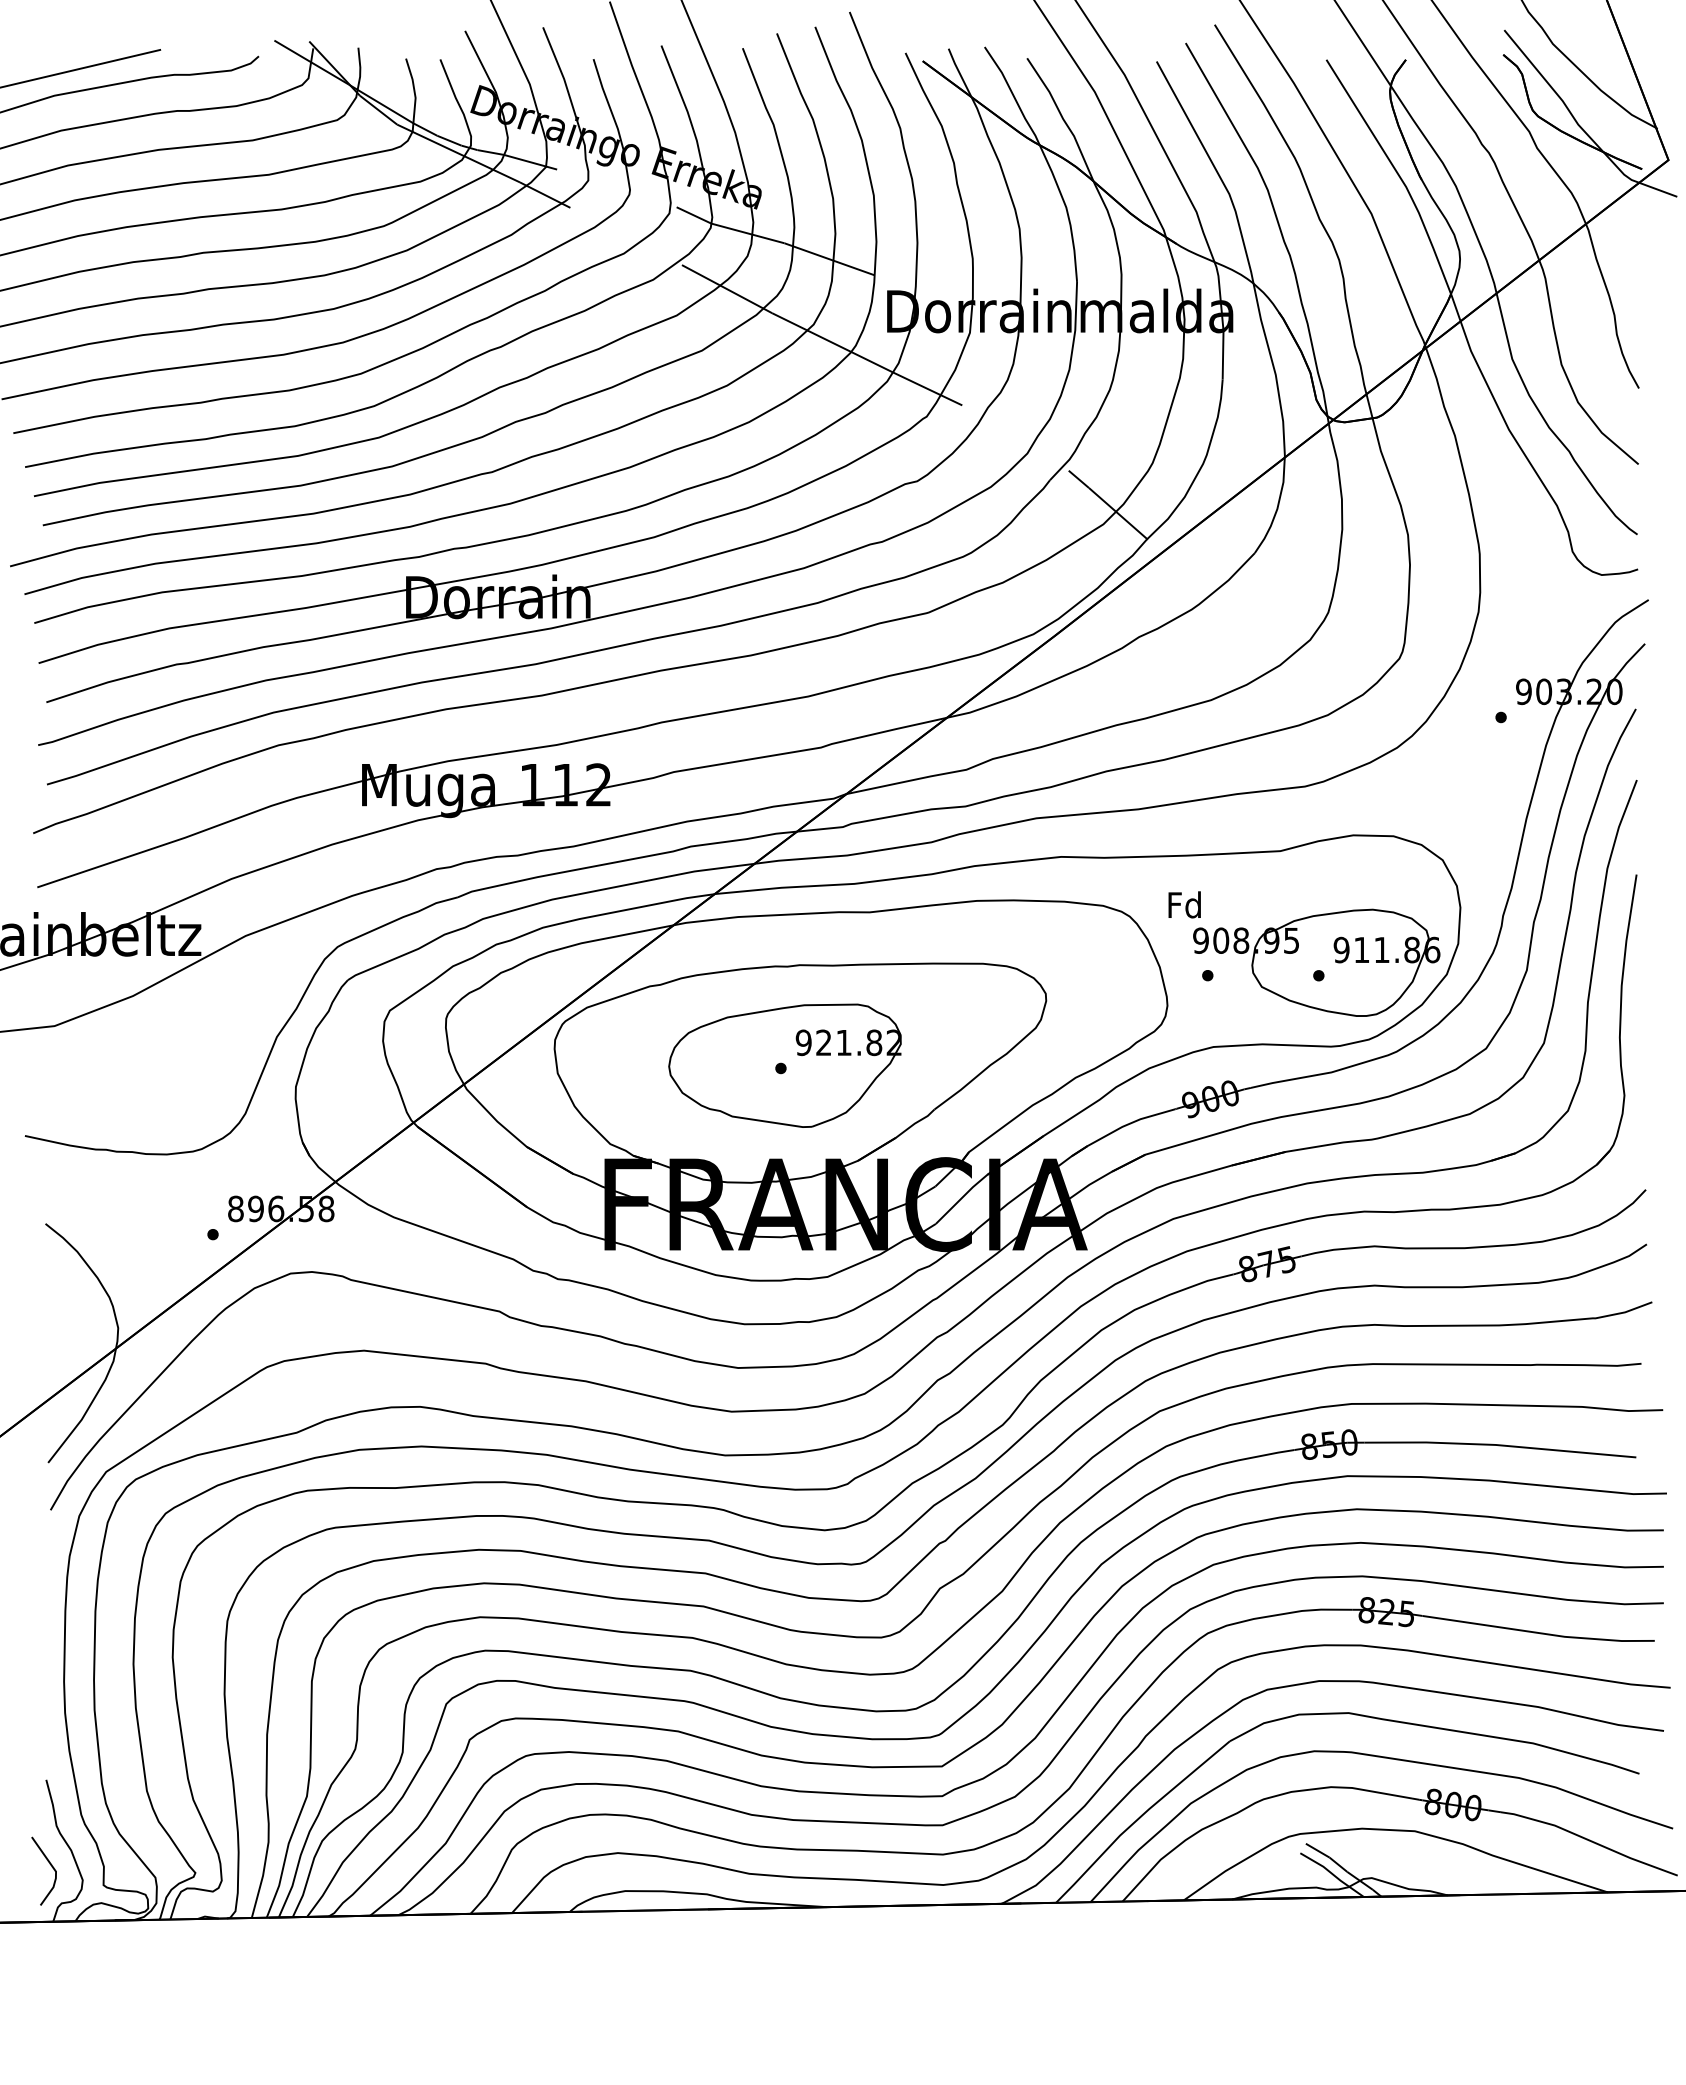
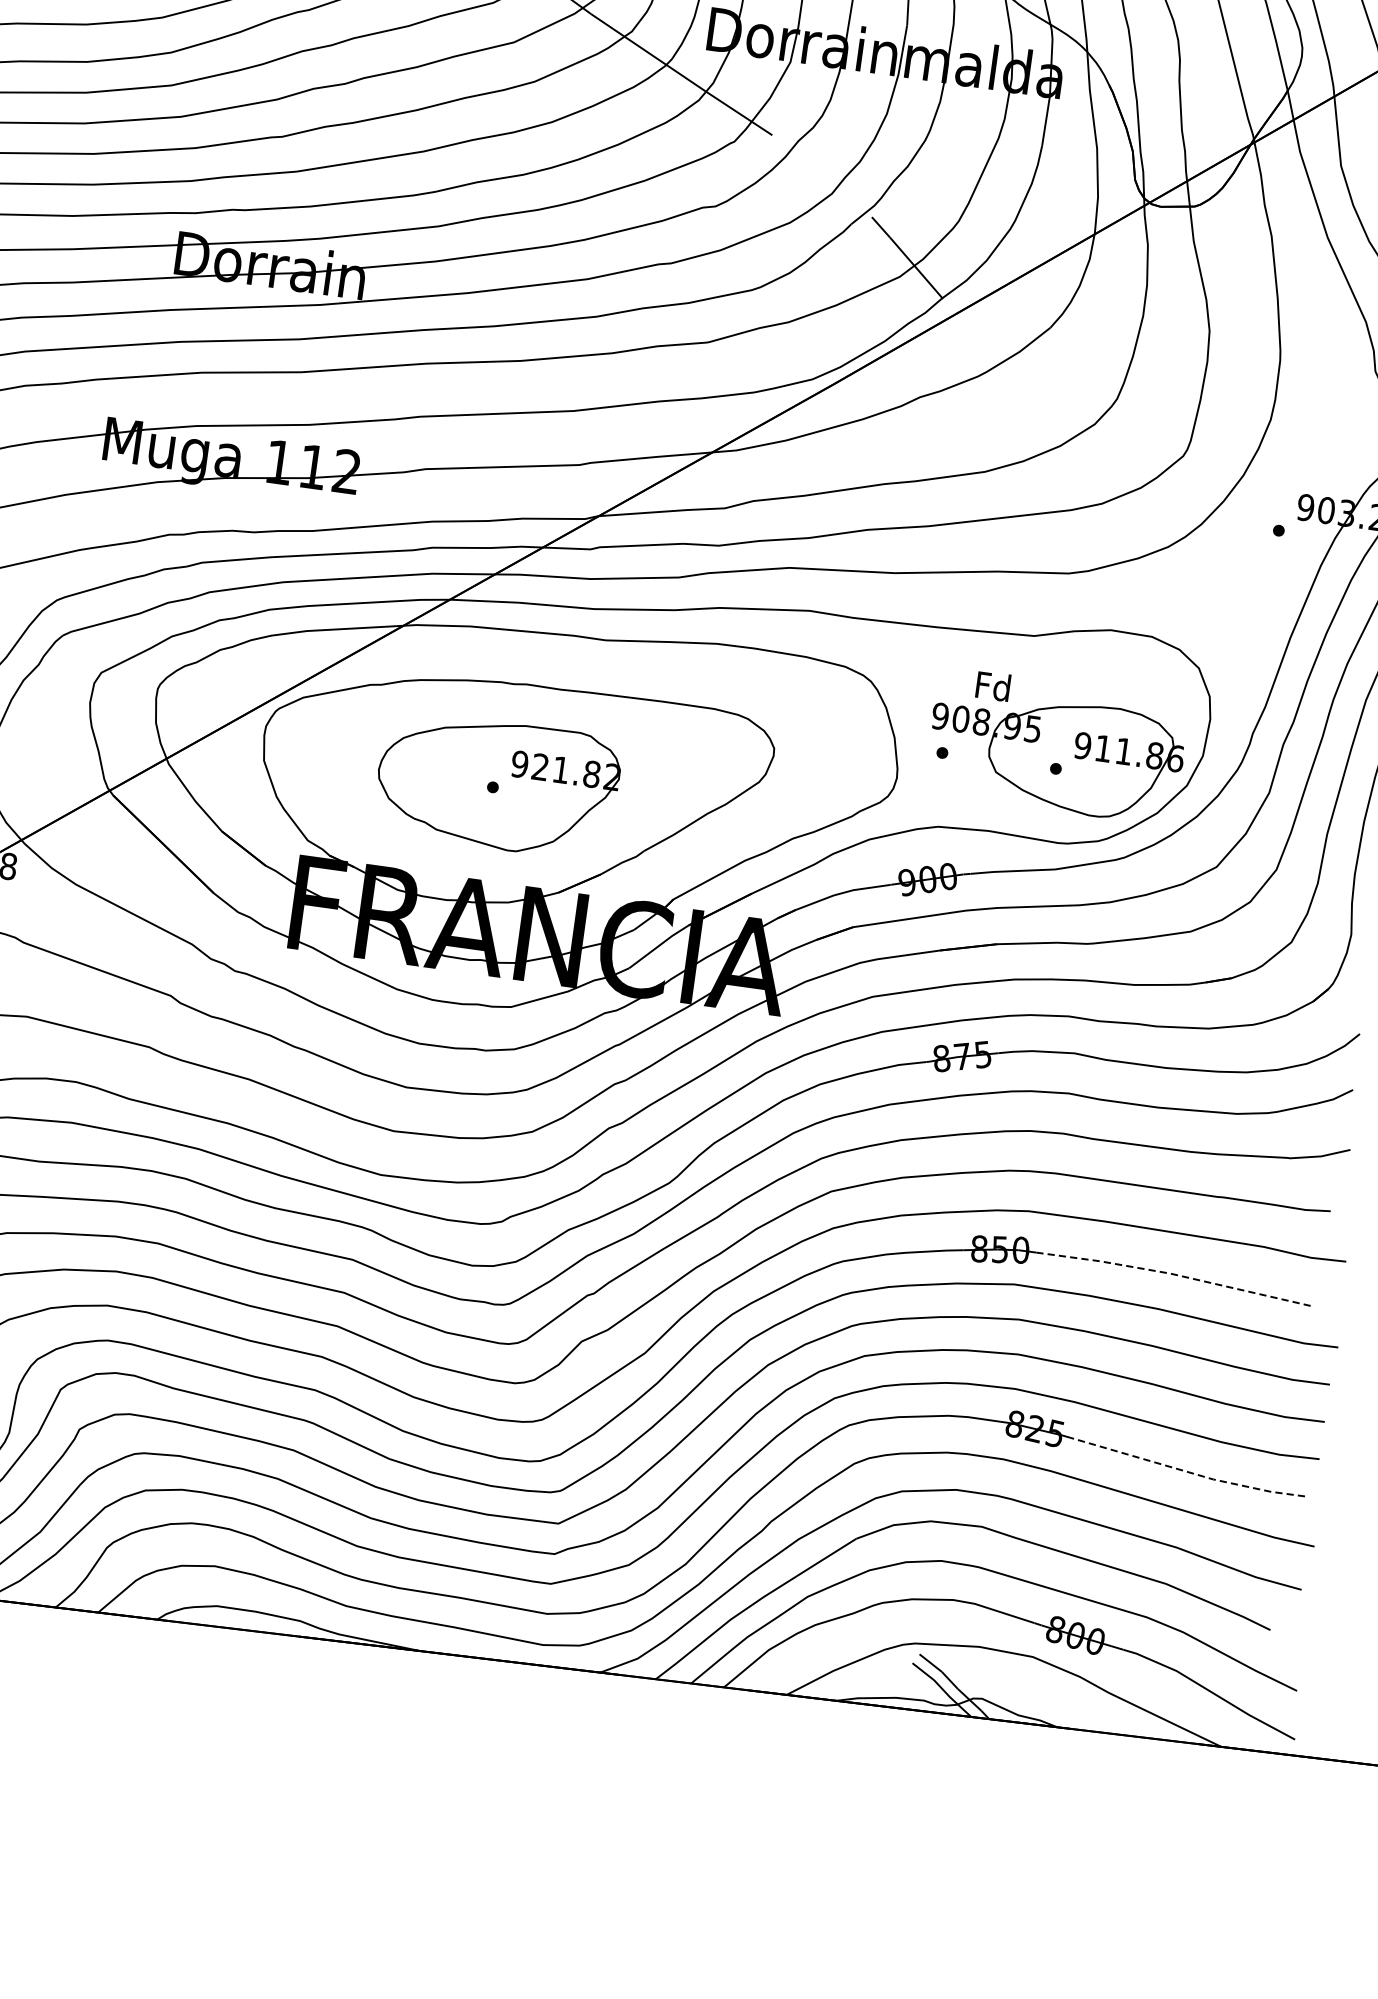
text: (1184, 904) -> (993, 685), moved
line: (1499, 1445) -> (1173, 1274), solid -> dashed
line: (1539, 1633) -> (1188, 1472), solid -> dashed

